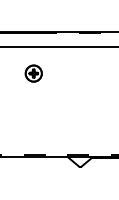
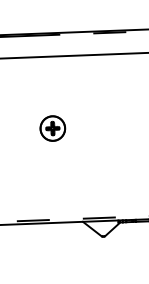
part: (33, 73) -> (52, 128), moved

